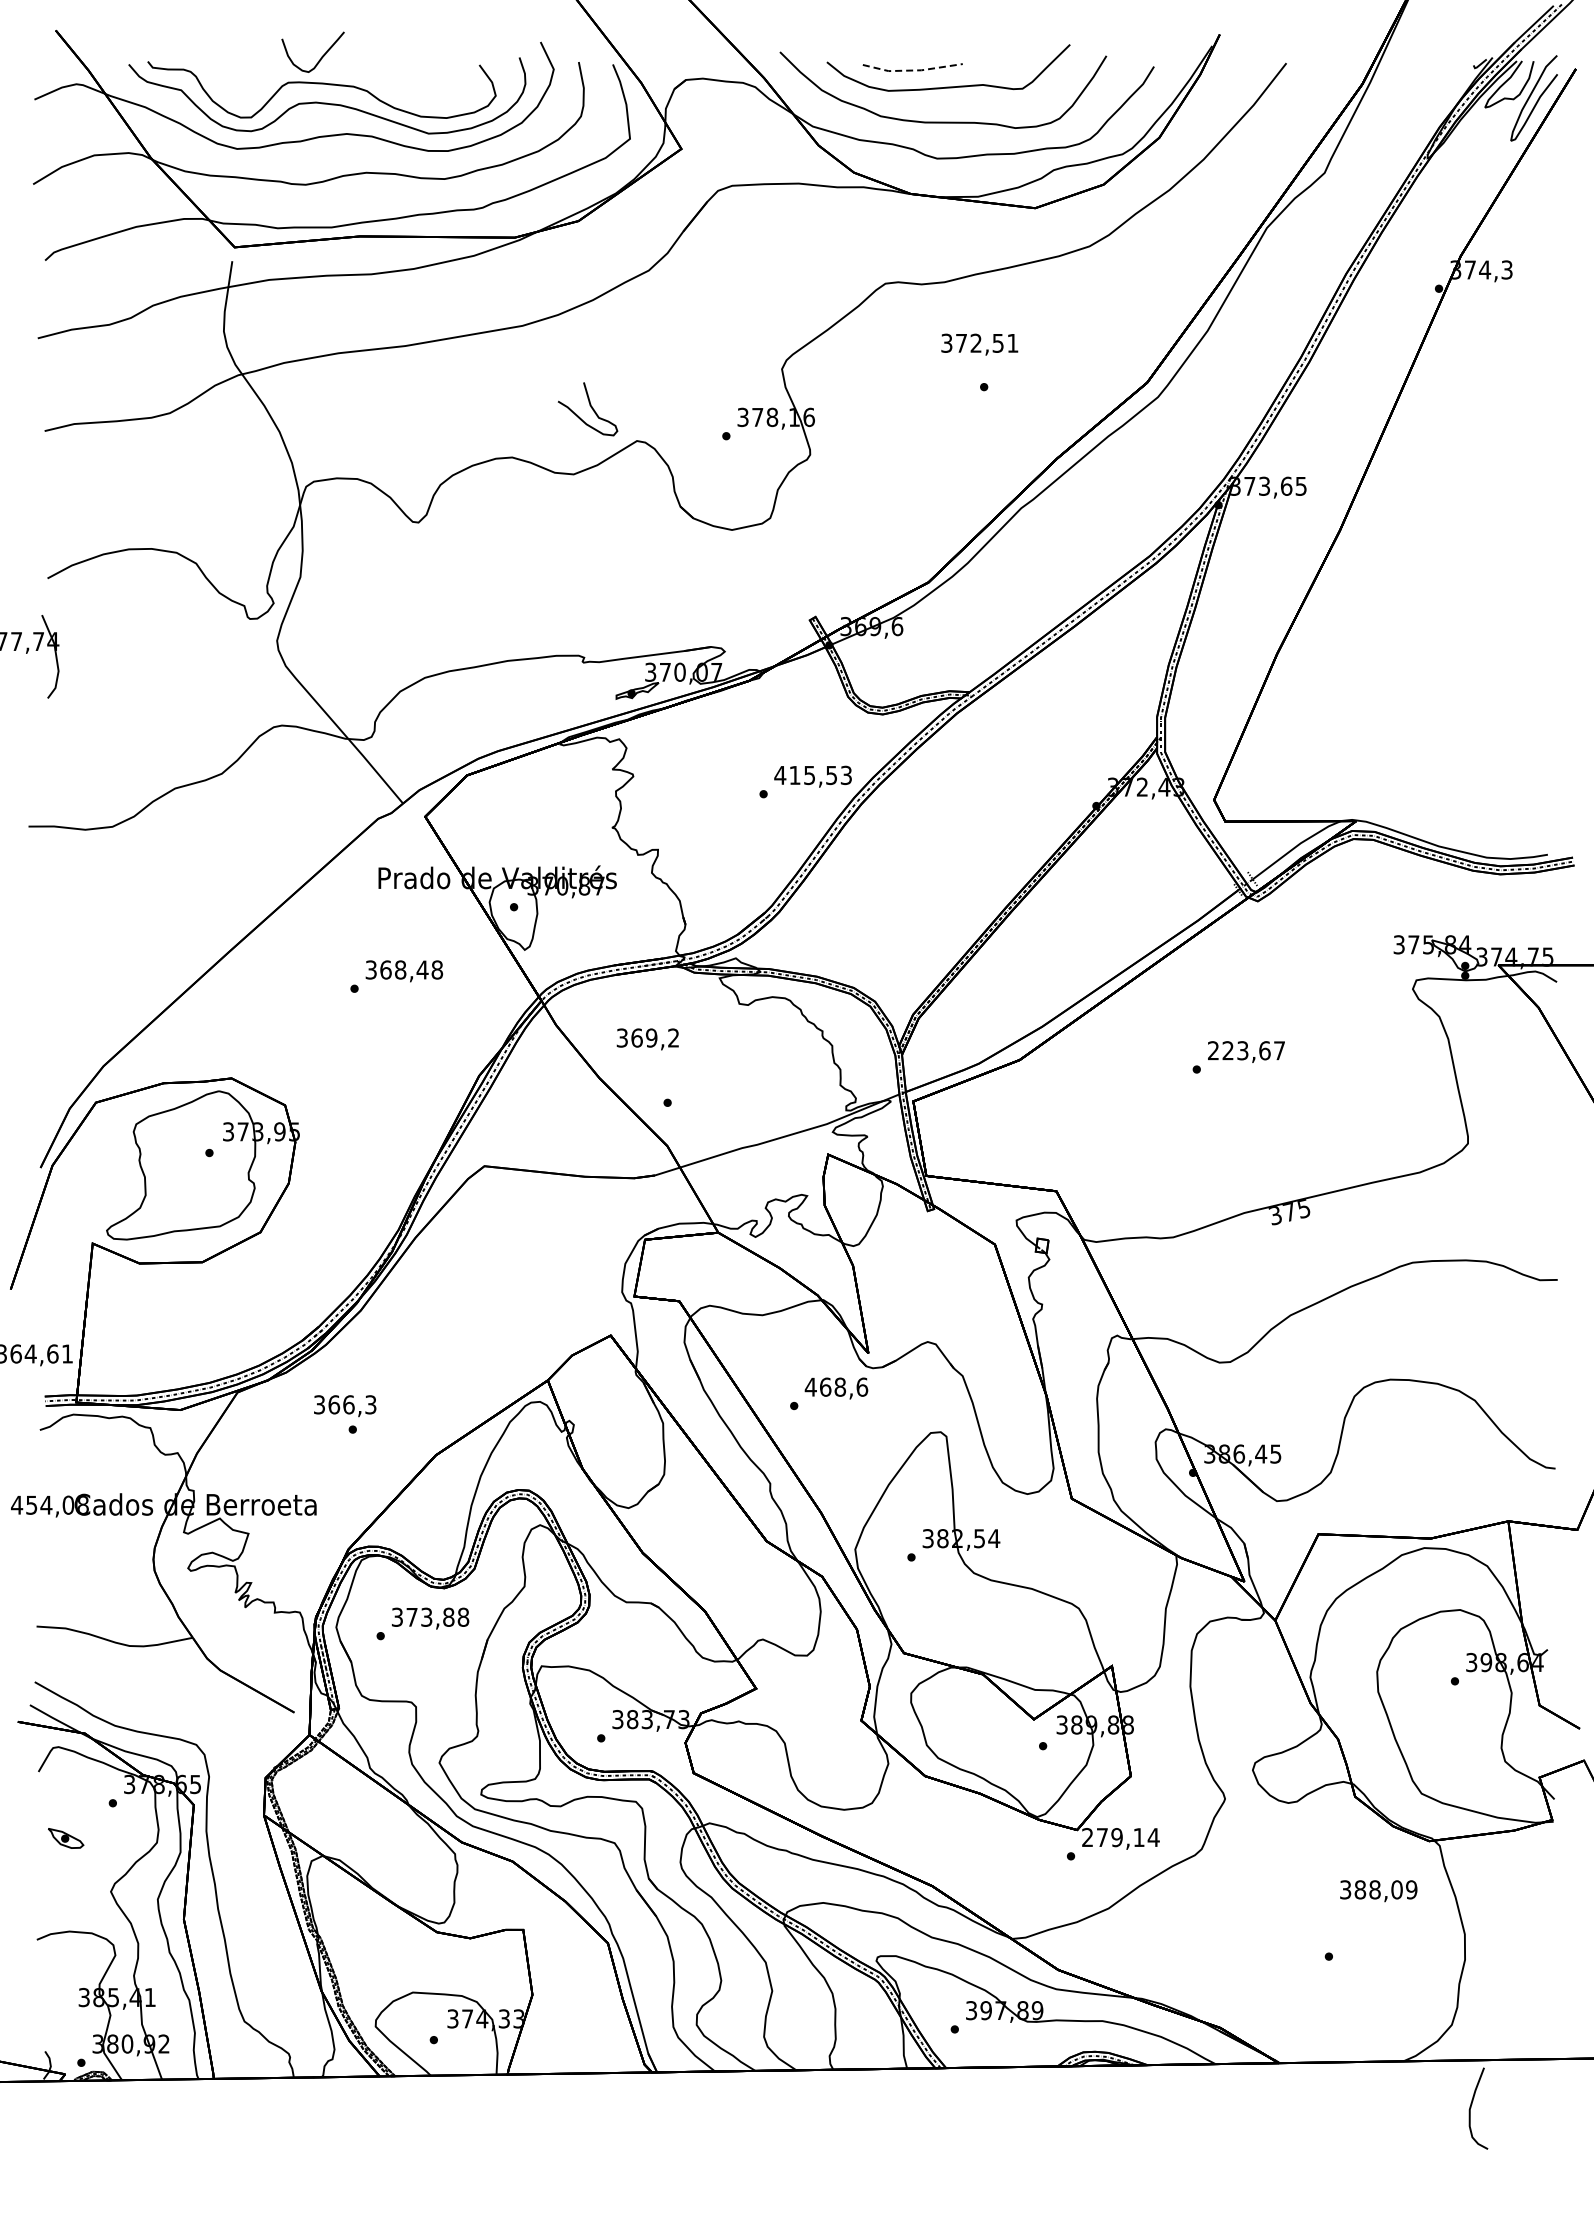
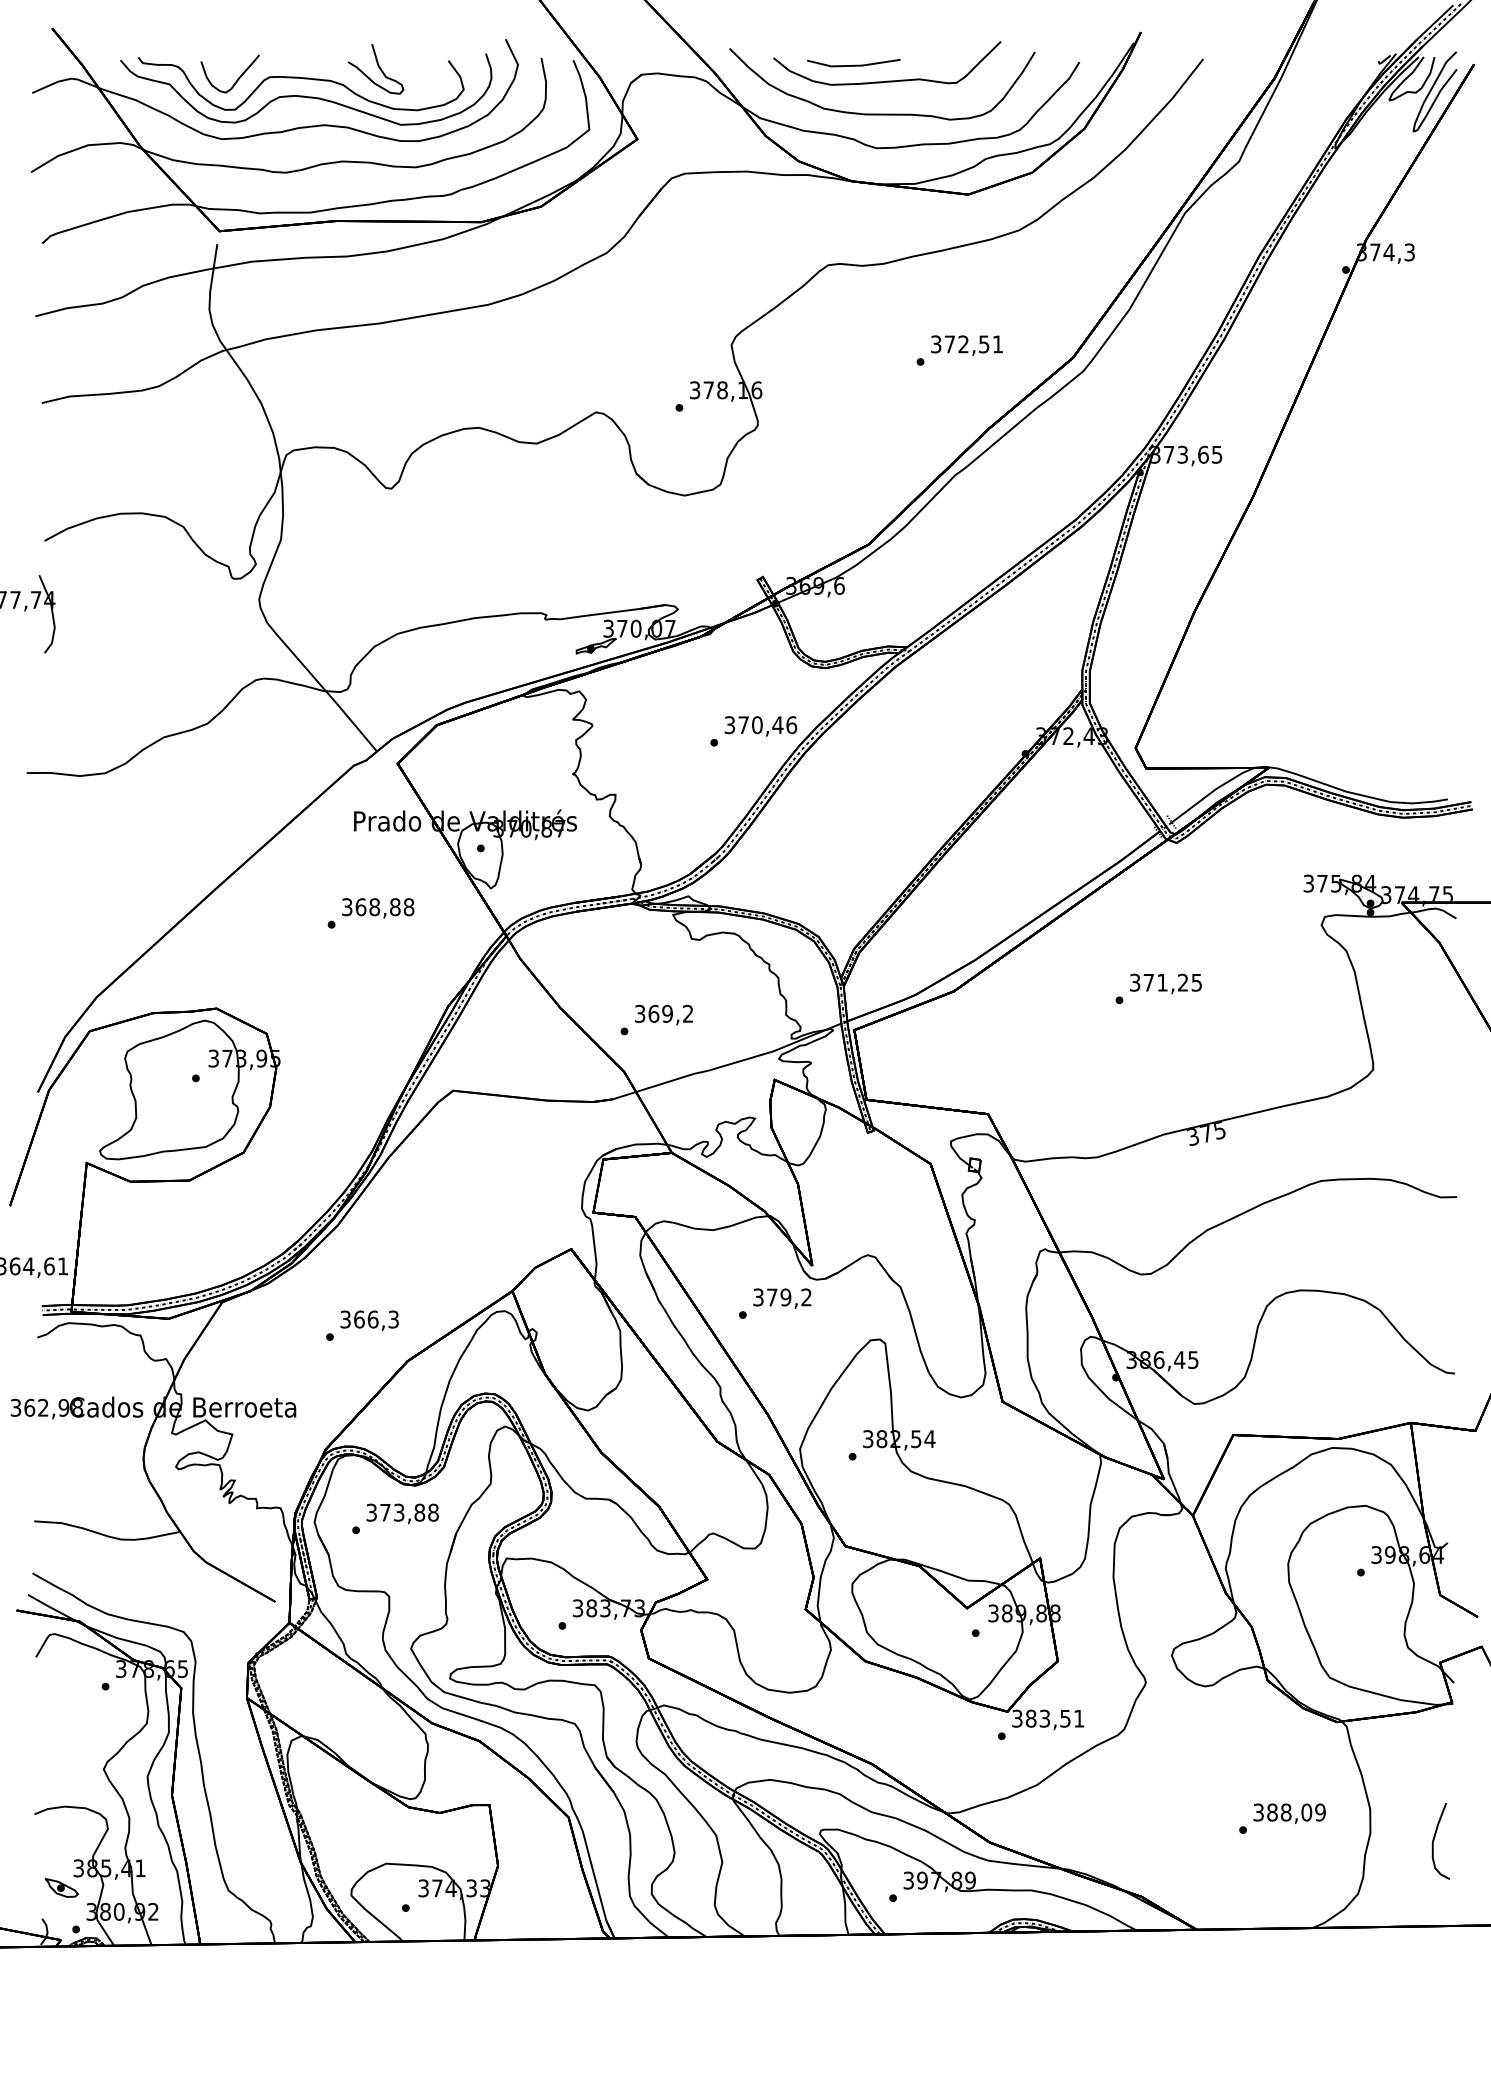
curve: (321, 56) -> (238, 77), moved
line: (912, 70) -> (853, 65), dashed -> solid
text: (979, 344) -> (966, 345), moved
curve: (590, 407) -> (378, 67), moved
text: (813, 775) -> (760, 725), 415,53 -> 370,46
text: (422, 969) -> (395, 906), 368,48 -> 368,88
text: (647, 1039) -> (663, 1015), moved
text: (1246, 1050) -> (1165, 982), 223,67 -> 371,25
text: (836, 1386) -> (782, 1296), 468,6 -> 379,2
text: (345, 1406) -> (369, 1321), moved
text: (42, 1504) -> (39, 1407), 454,08 -> 362,98
text: (1120, 1837) -> (1048, 1718), 279,14 -> 383,51
part: (66, 1838) -> (62, 1887), moved
text: (1378, 1891) -> (1289, 1814), moved
curve: (1471, 2108) -> (1434, 1841), moved

